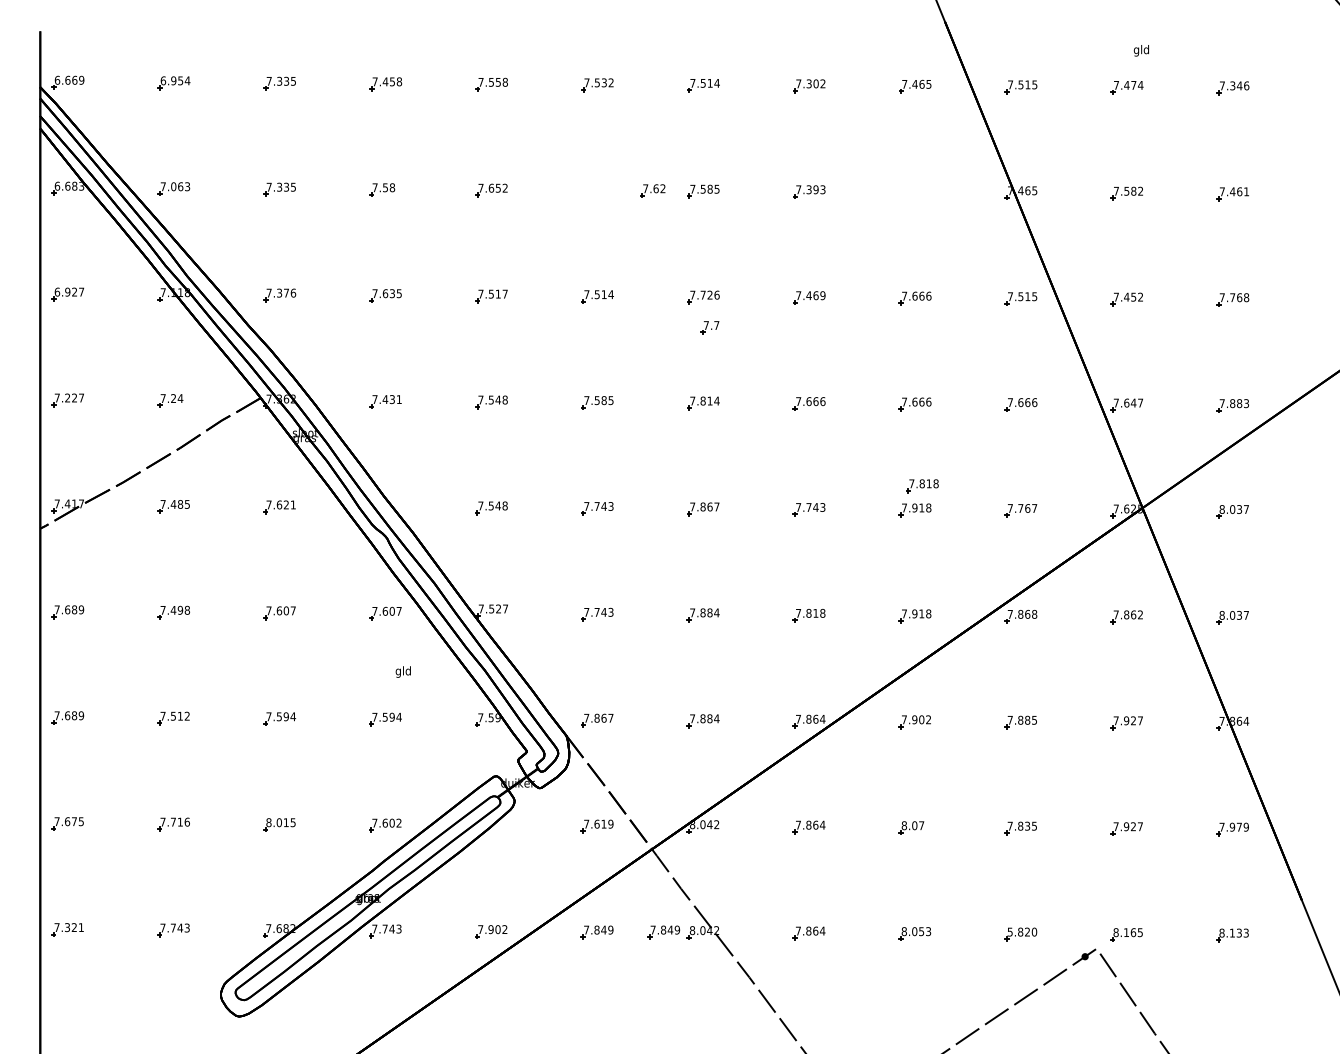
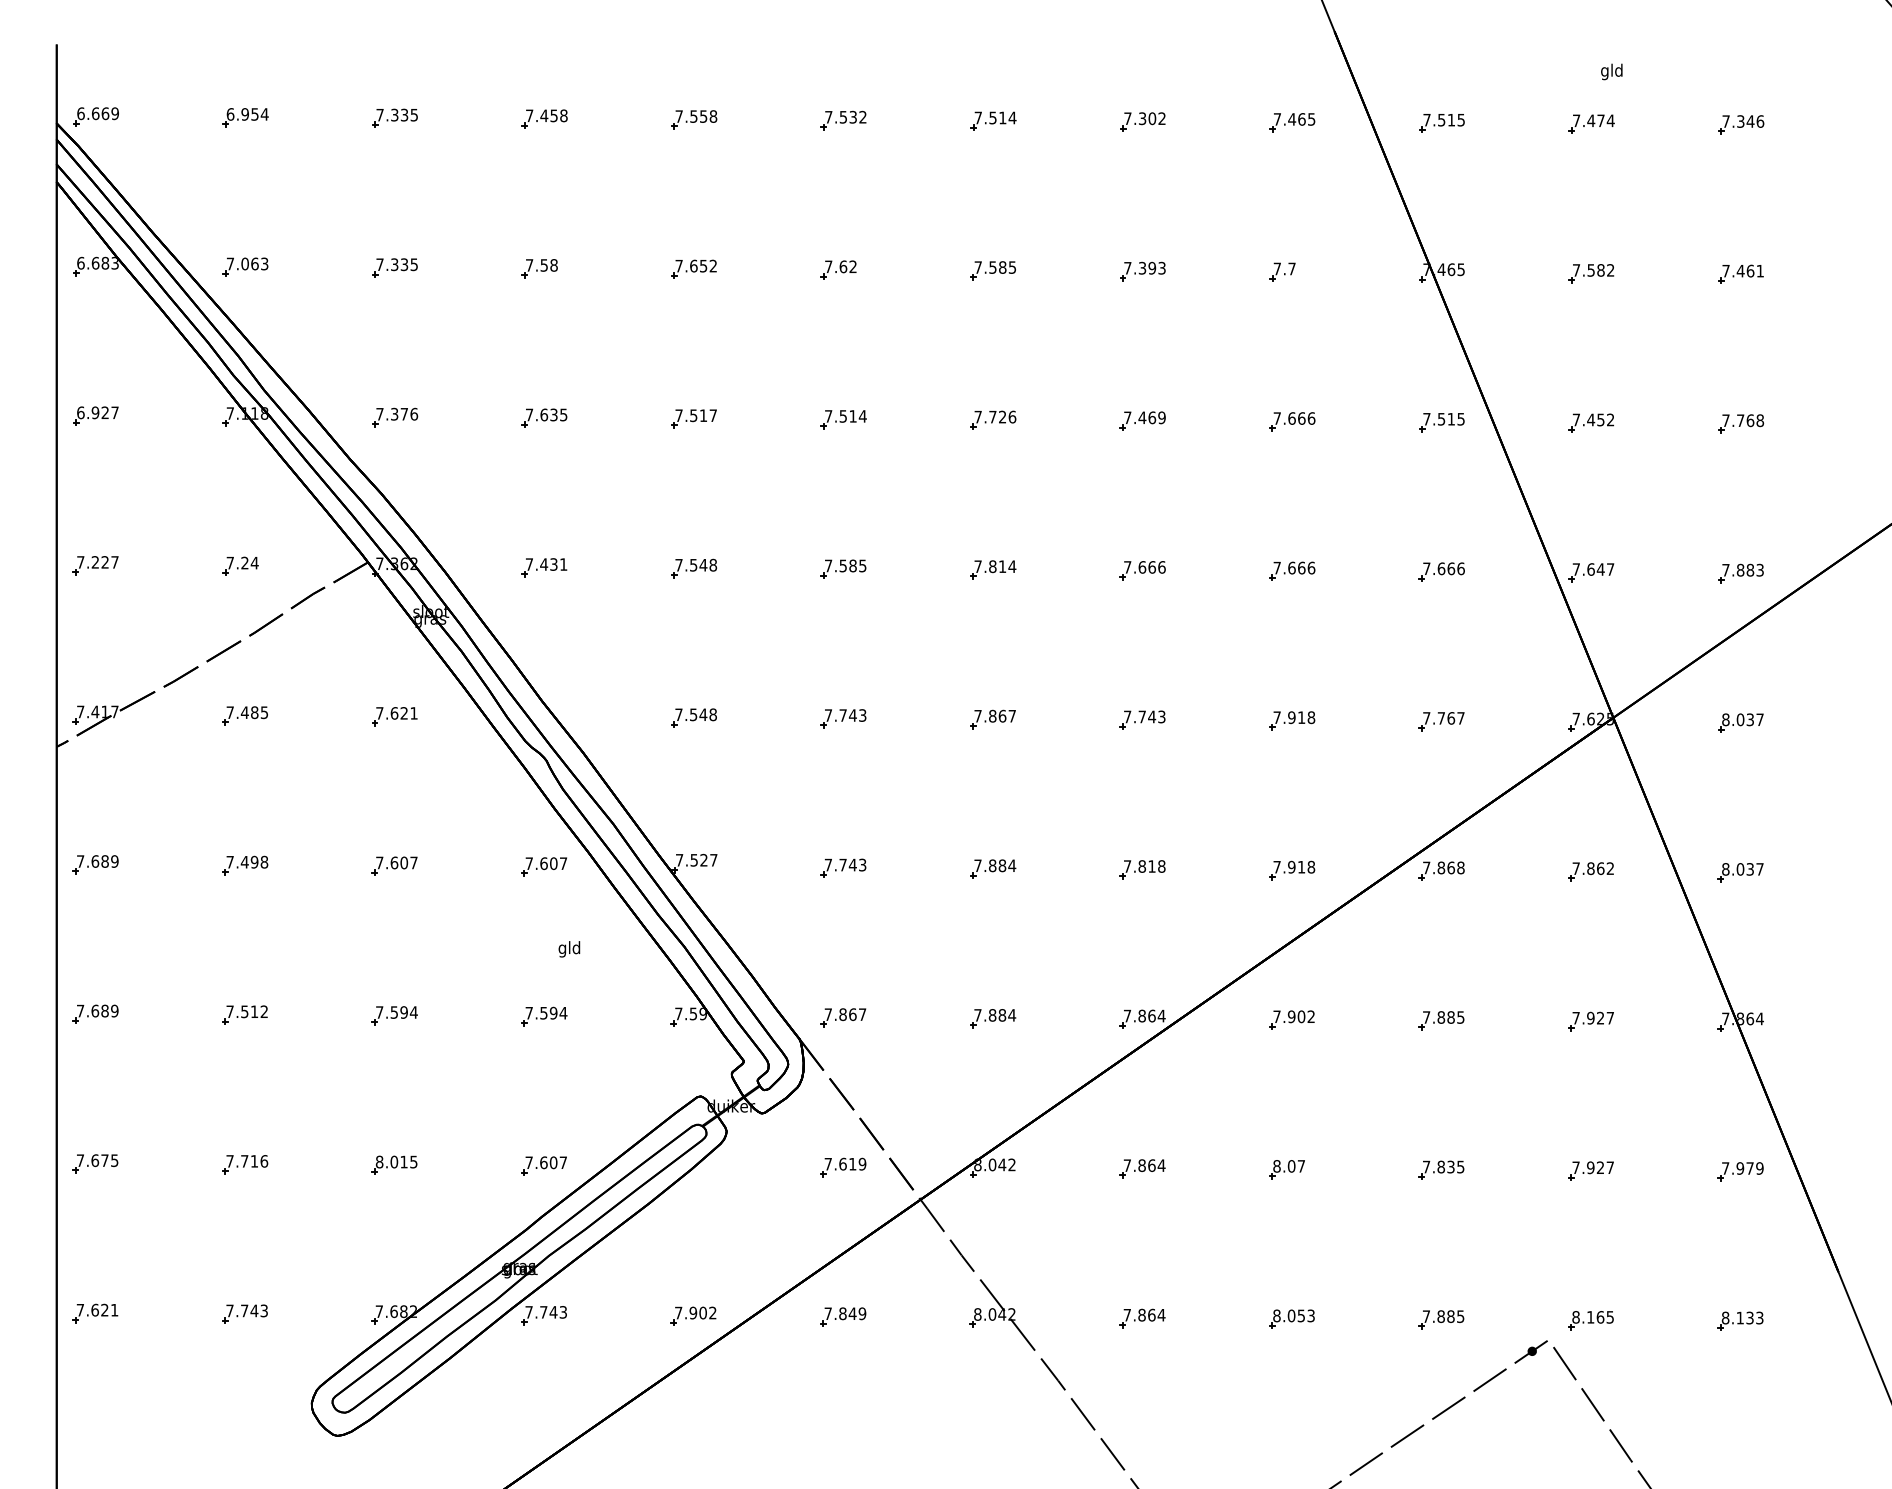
part: (652, 190) -> (838, 269), moved
part: (710, 327) -> (1282, 271), moved
part: (922, 485) -> (1302, 686), removed
text: (398, 822) -> (562, 1162), 7.602 -> 7.607
text: (67, 927) -> (94, 1309), 7.321 -> 7.621
part: (663, 932) -> (937, 1316), removed
text: (1022, 932) -> (1443, 1316), 5.820 -> 7.885

